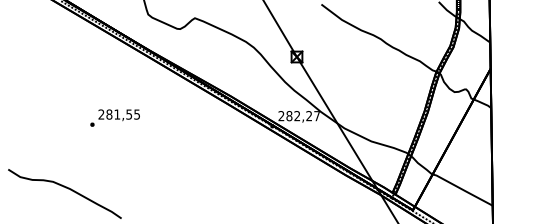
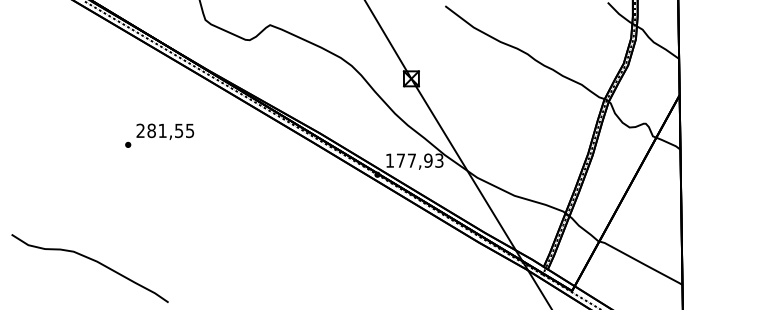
text: (299, 116) -> (414, 161), 282,27 -> 177,93
text: (114, 117) -> (158, 134), moved

